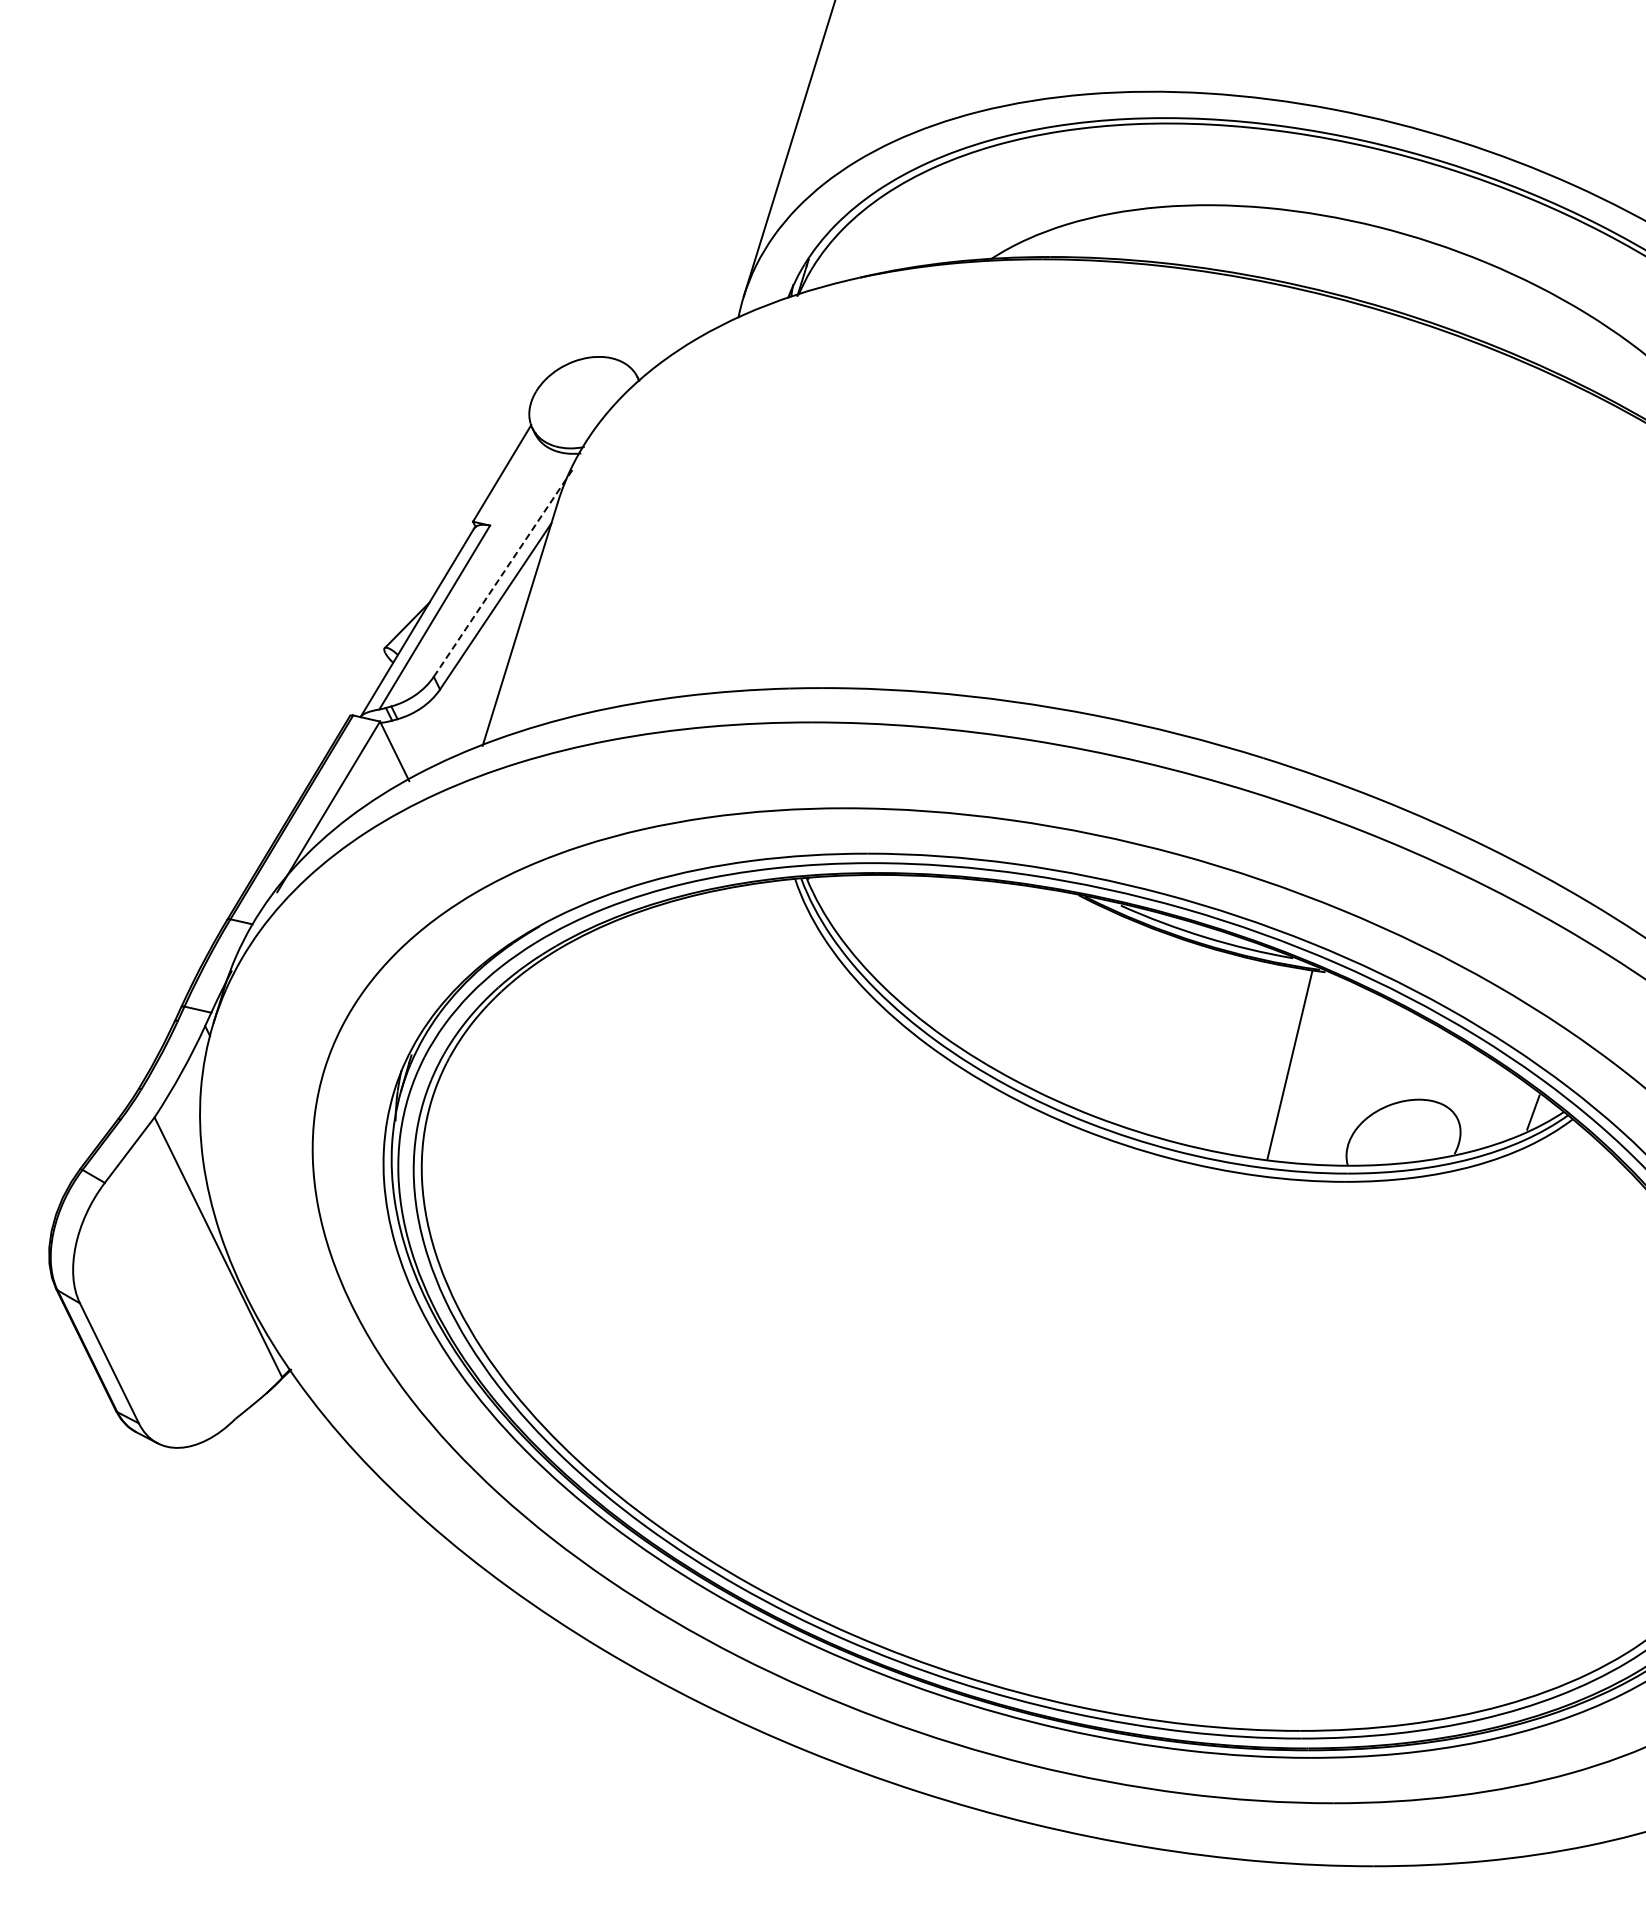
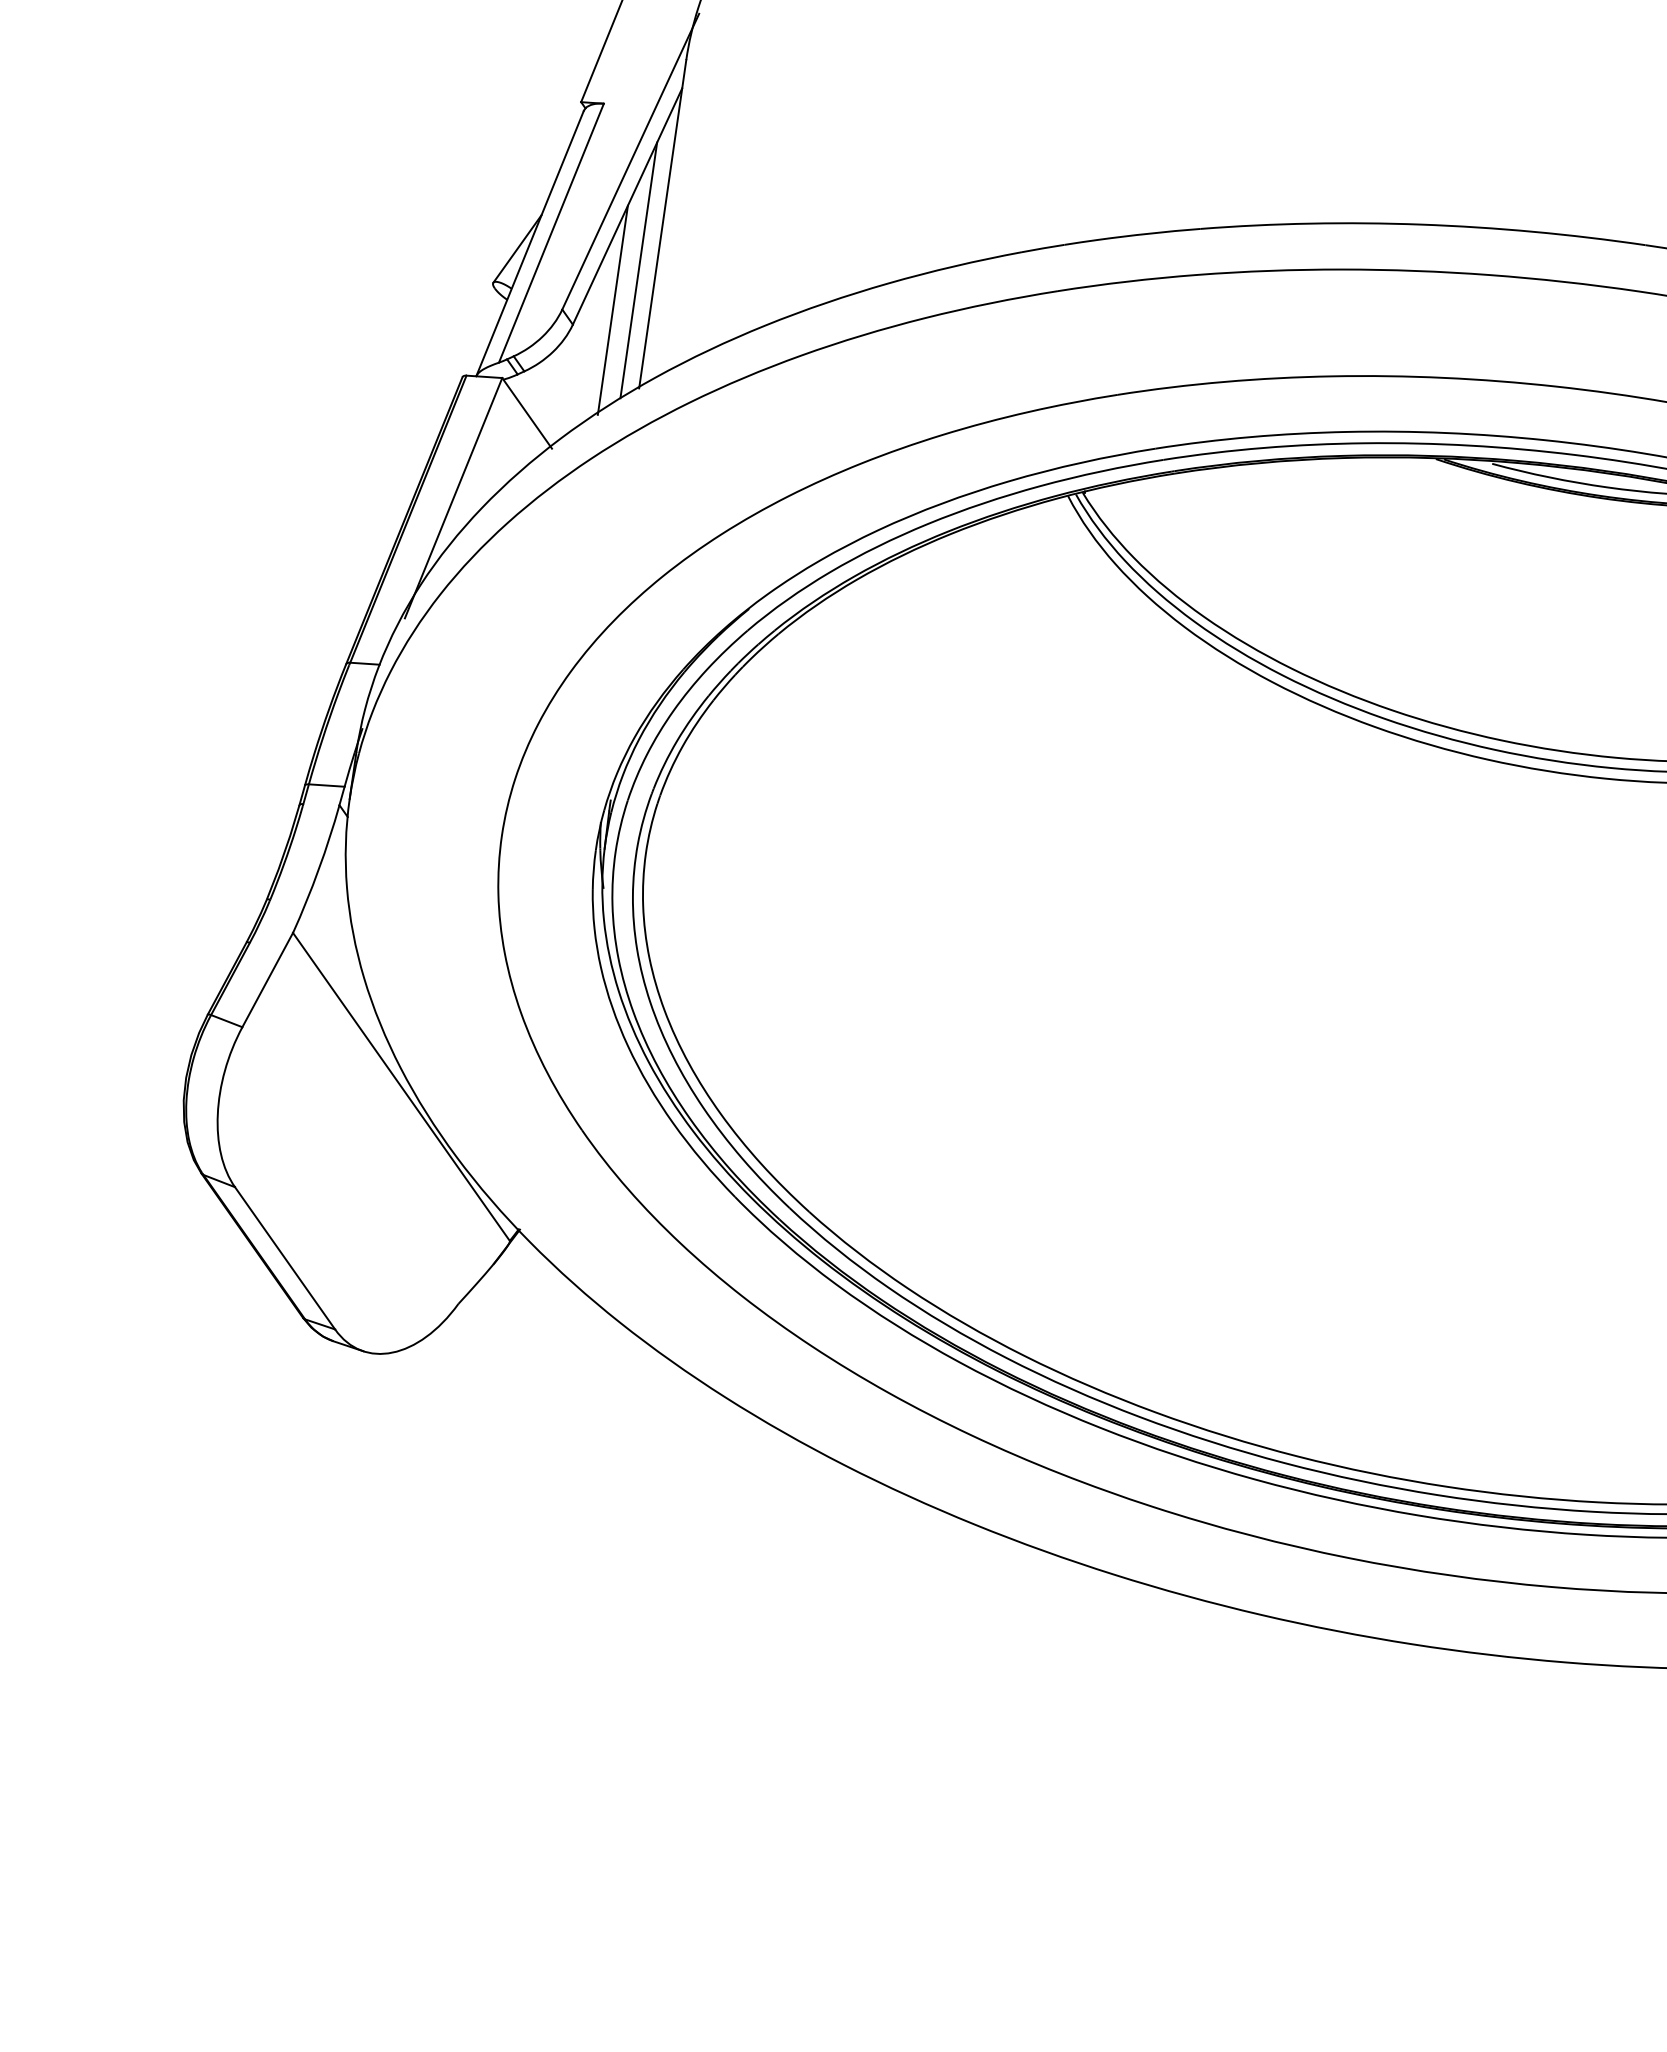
line: (503, 572) -> (630, 161), dashed -> solid
line: (496, 656) -> (638, 270), added
line: (472, 683) -> (613, 310), added

